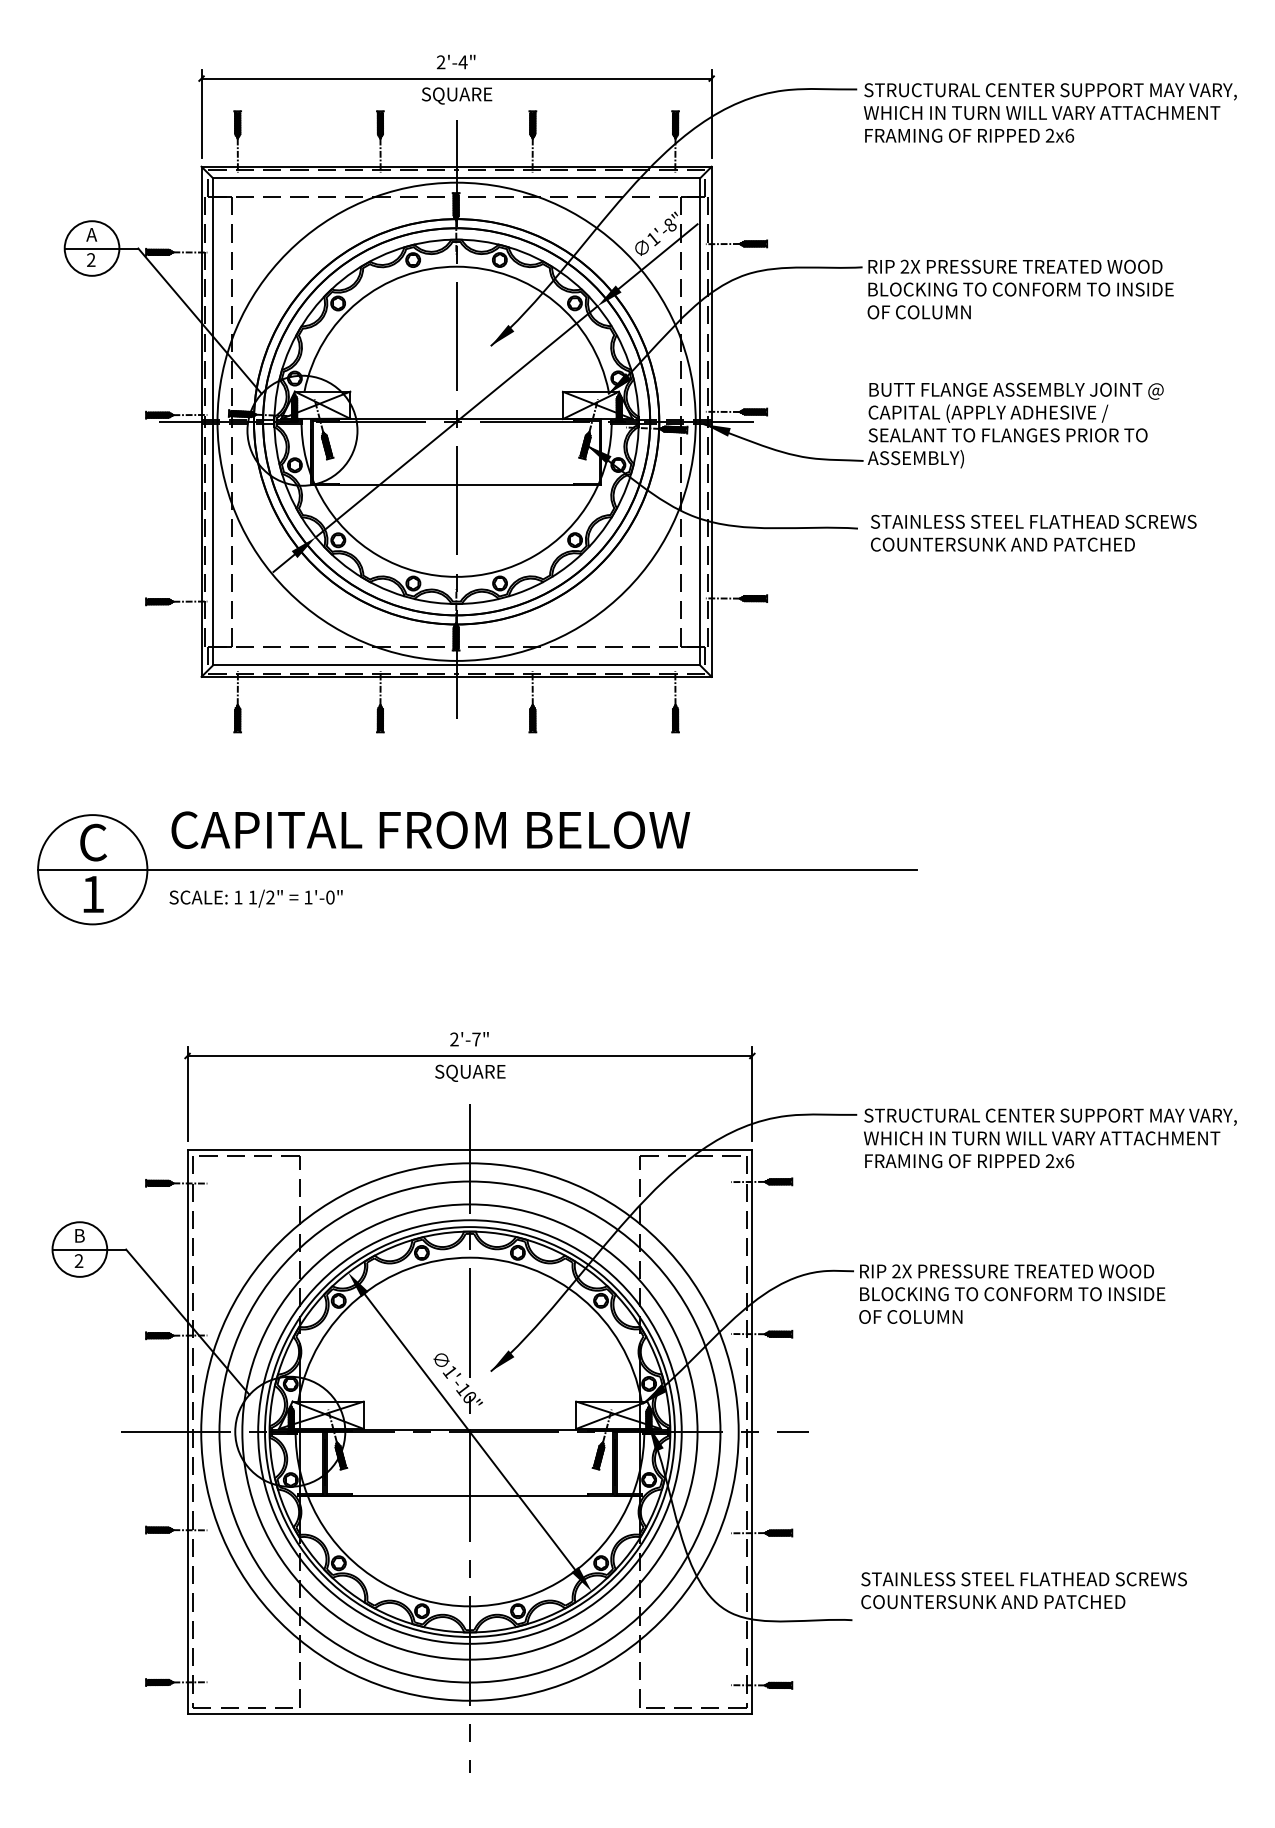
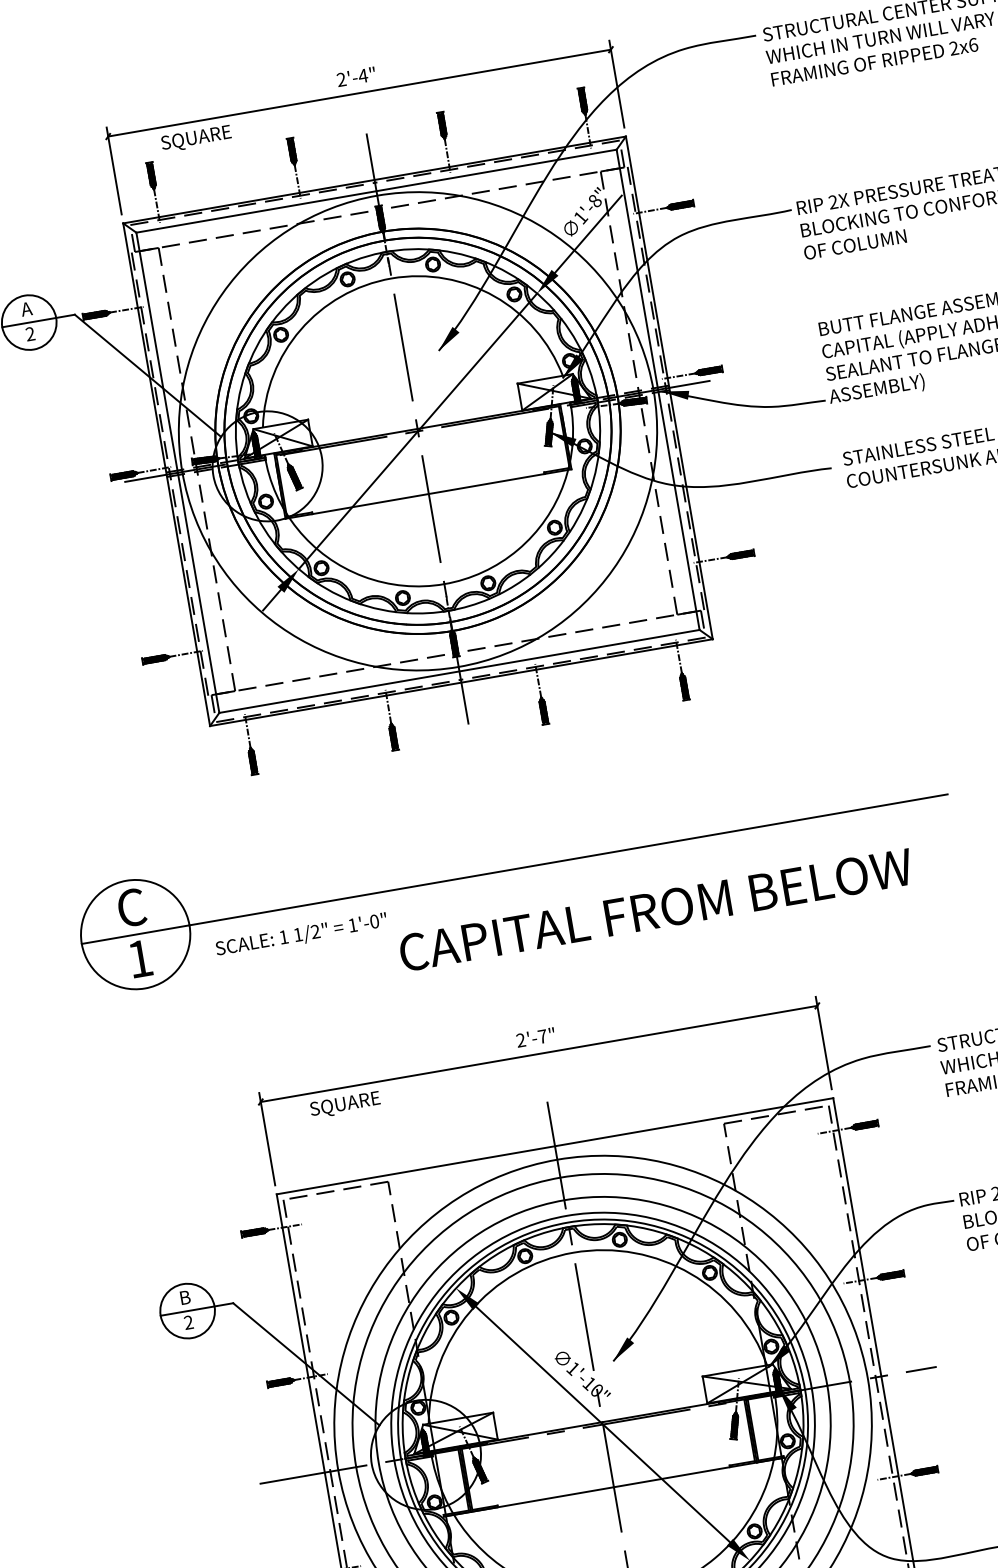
text: (456, 95) -> (195, 138), moved
text: (430, 829) -> (655, 909), moved
text: (470, 1072) -> (345, 1104), moved

